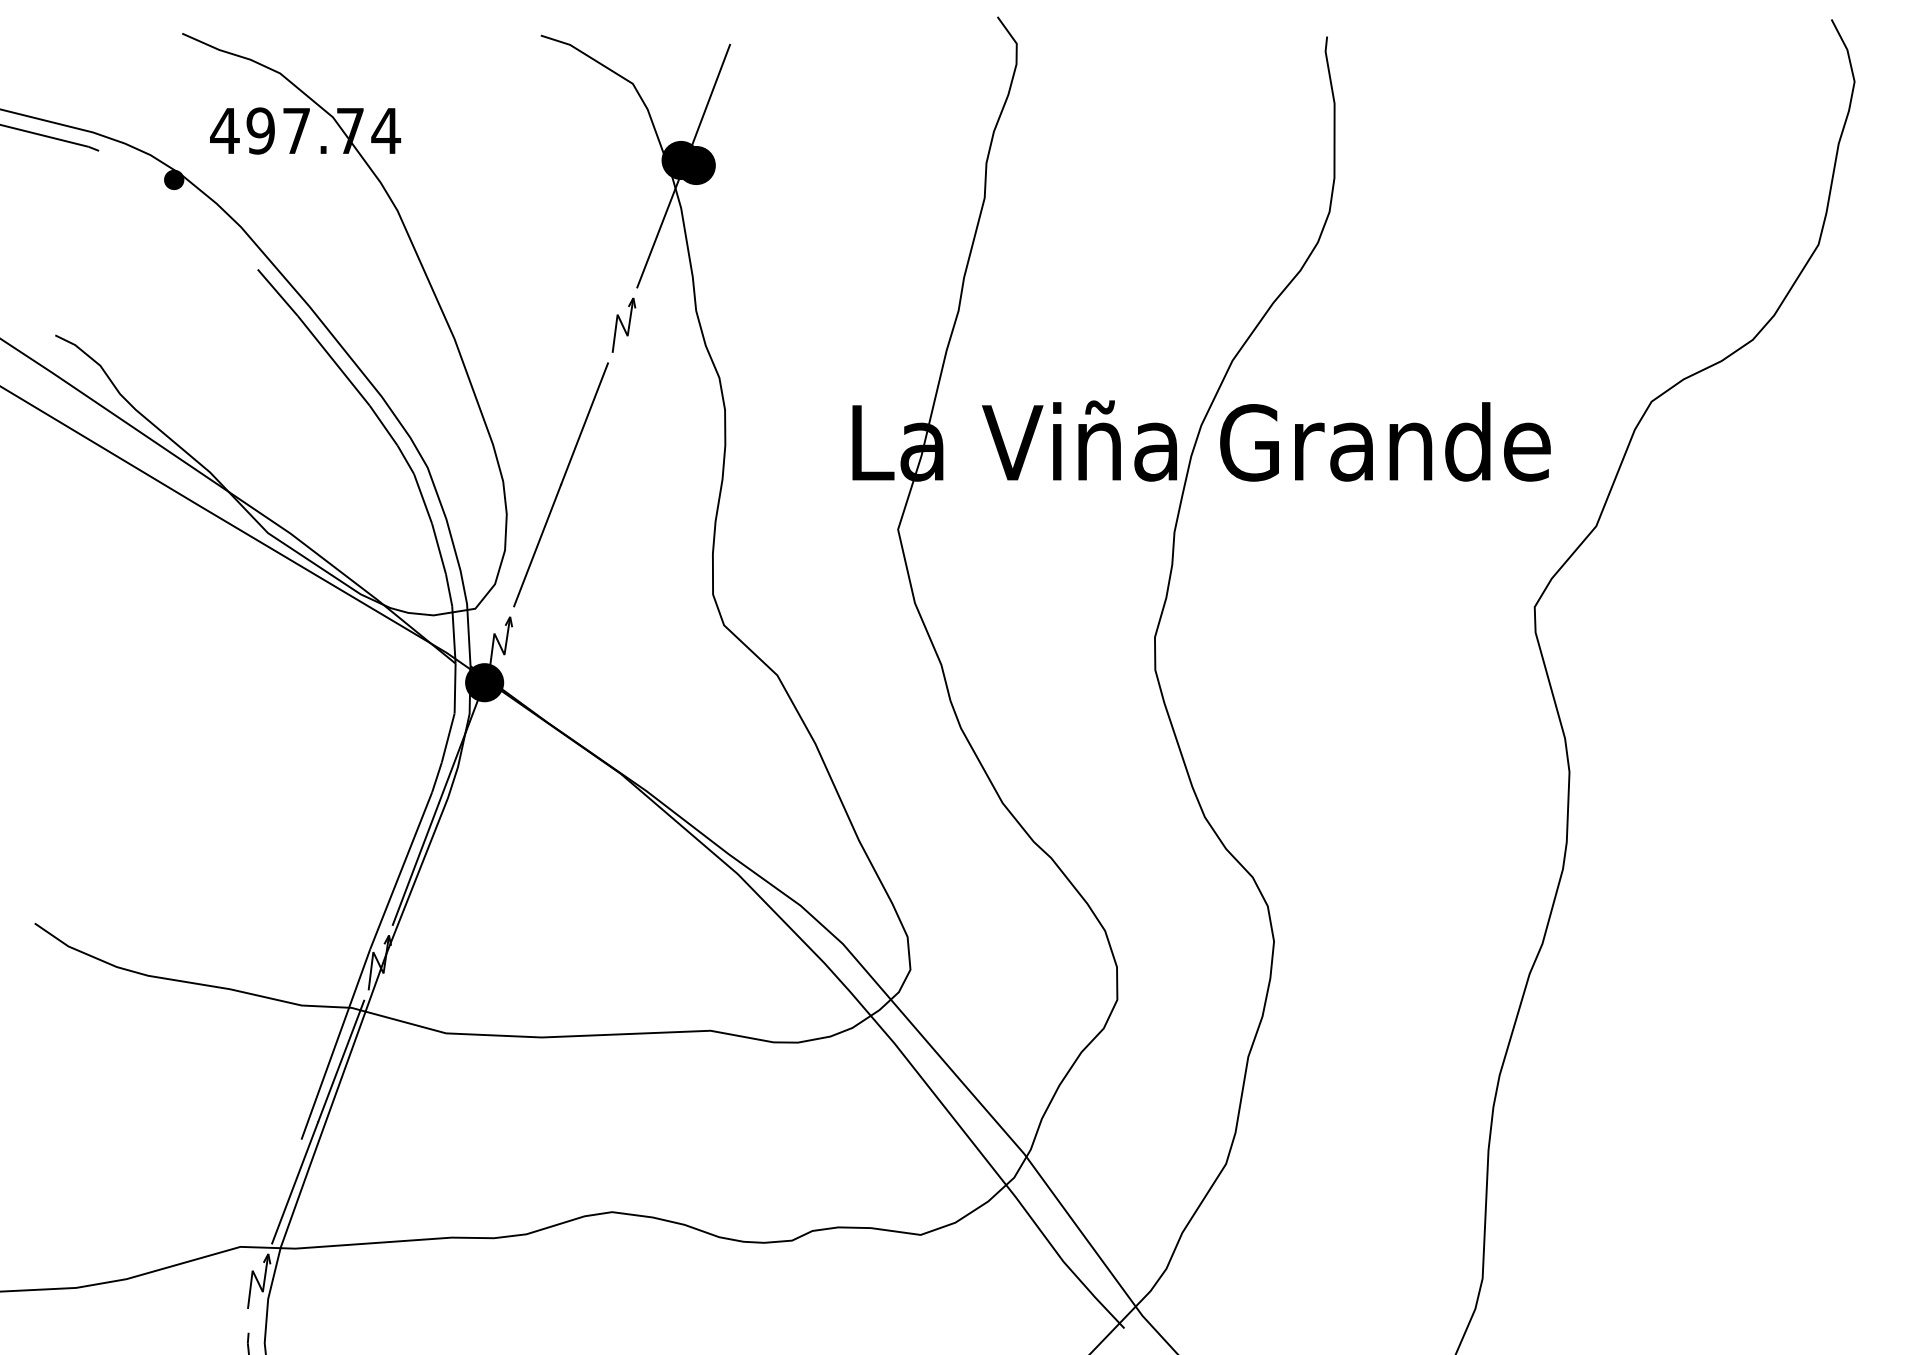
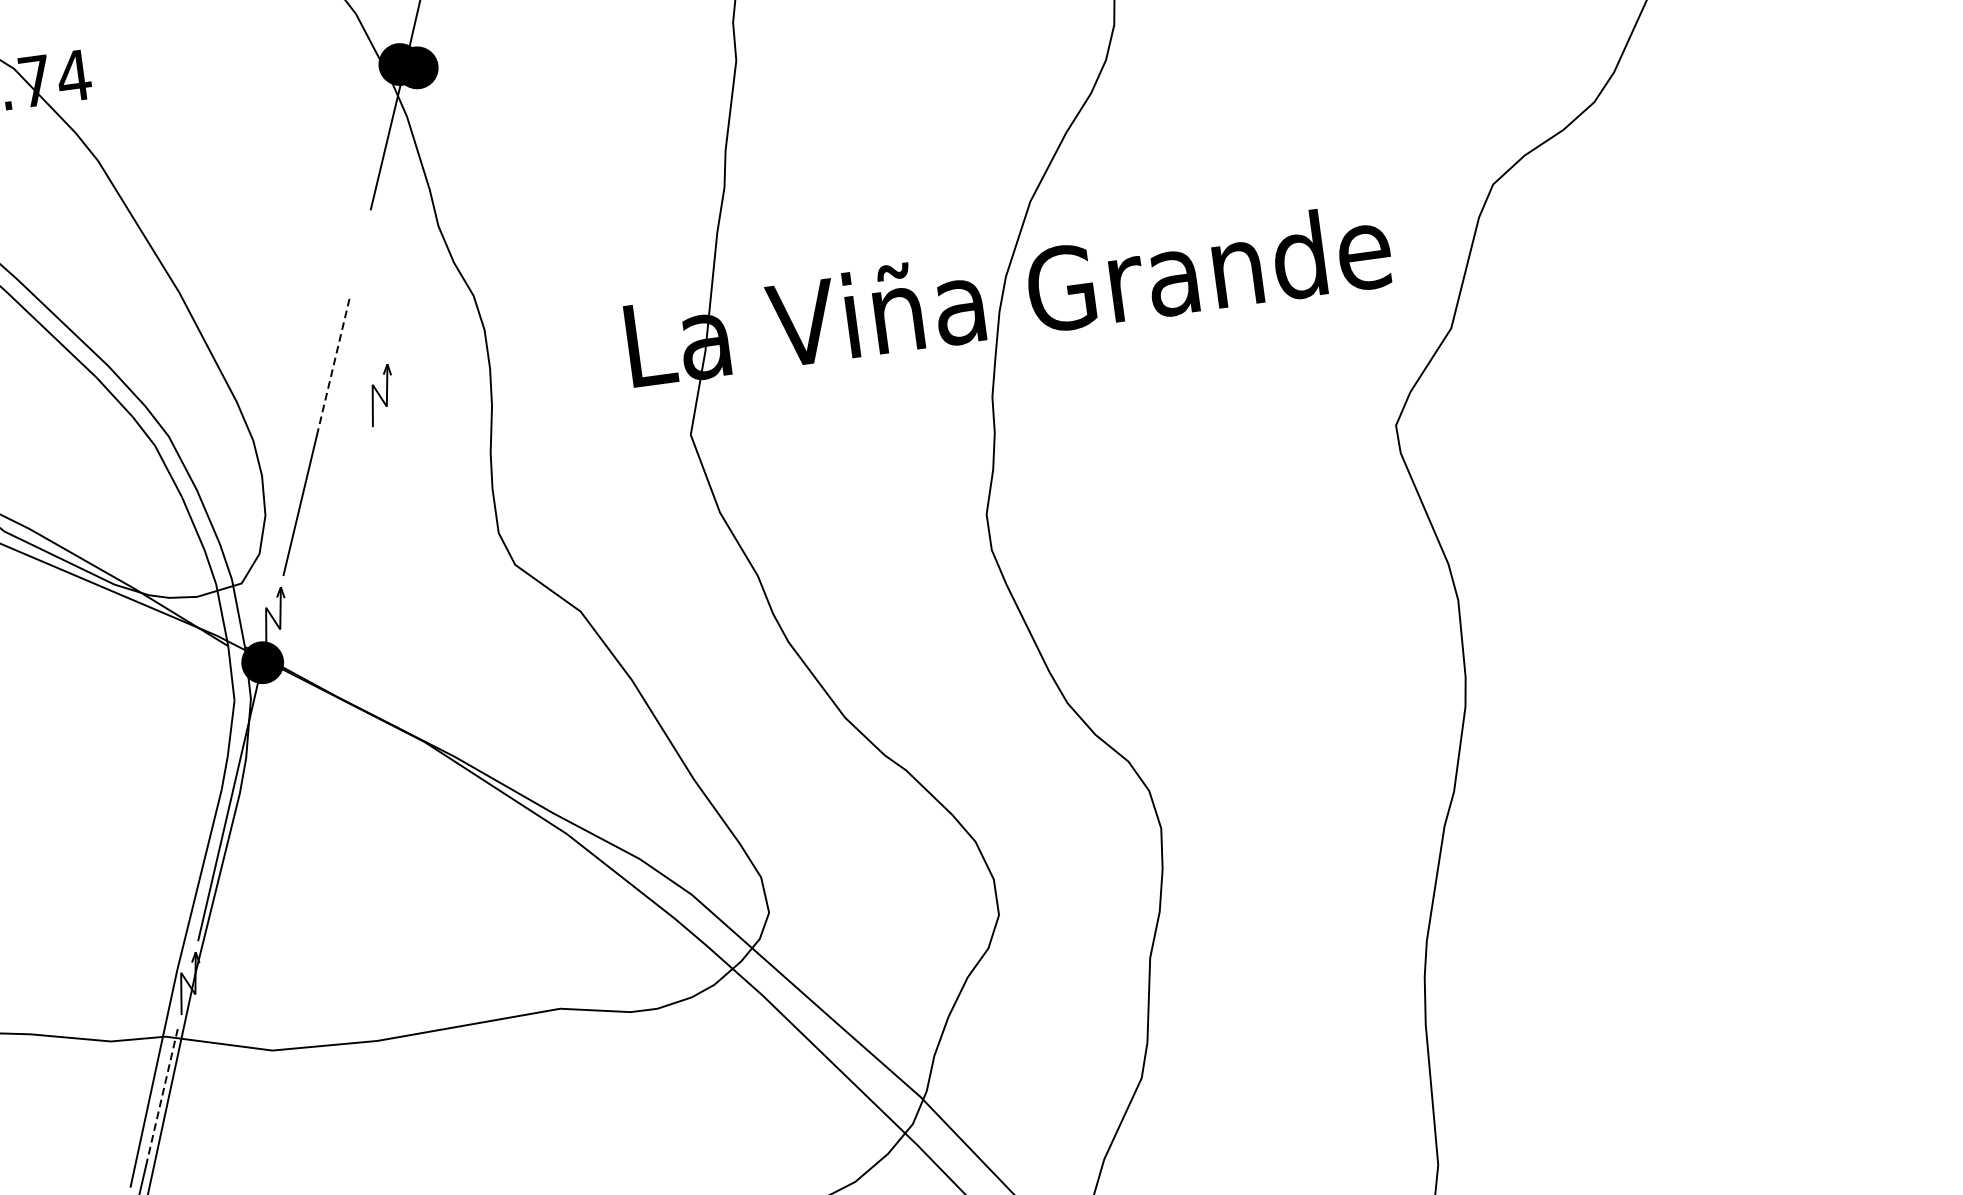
part: (623, 324) -> (380, 394), moved
line: (584, 423) -> (333, 365), solid -> dashed
line: (341, 1061) -> (162, 1096), solid -> dashed

